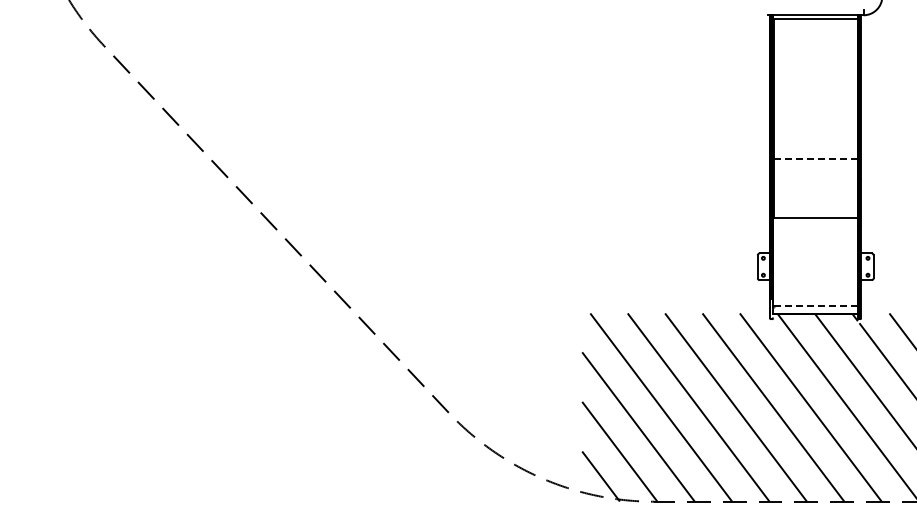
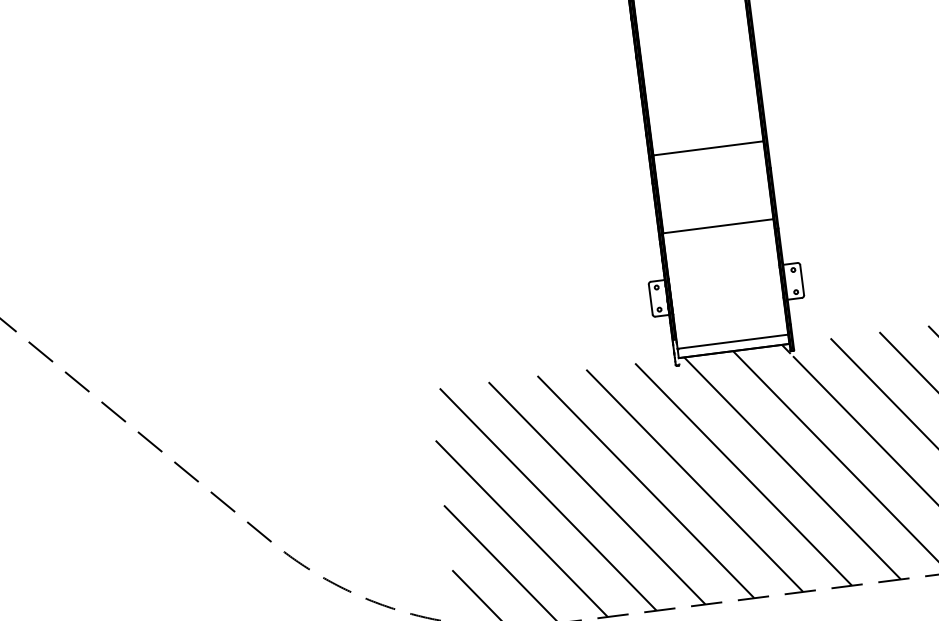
line: (815, 158) -> (708, 148), dashed -> solid
line: (815, 306) -> (732, 341), dashed -> solid

